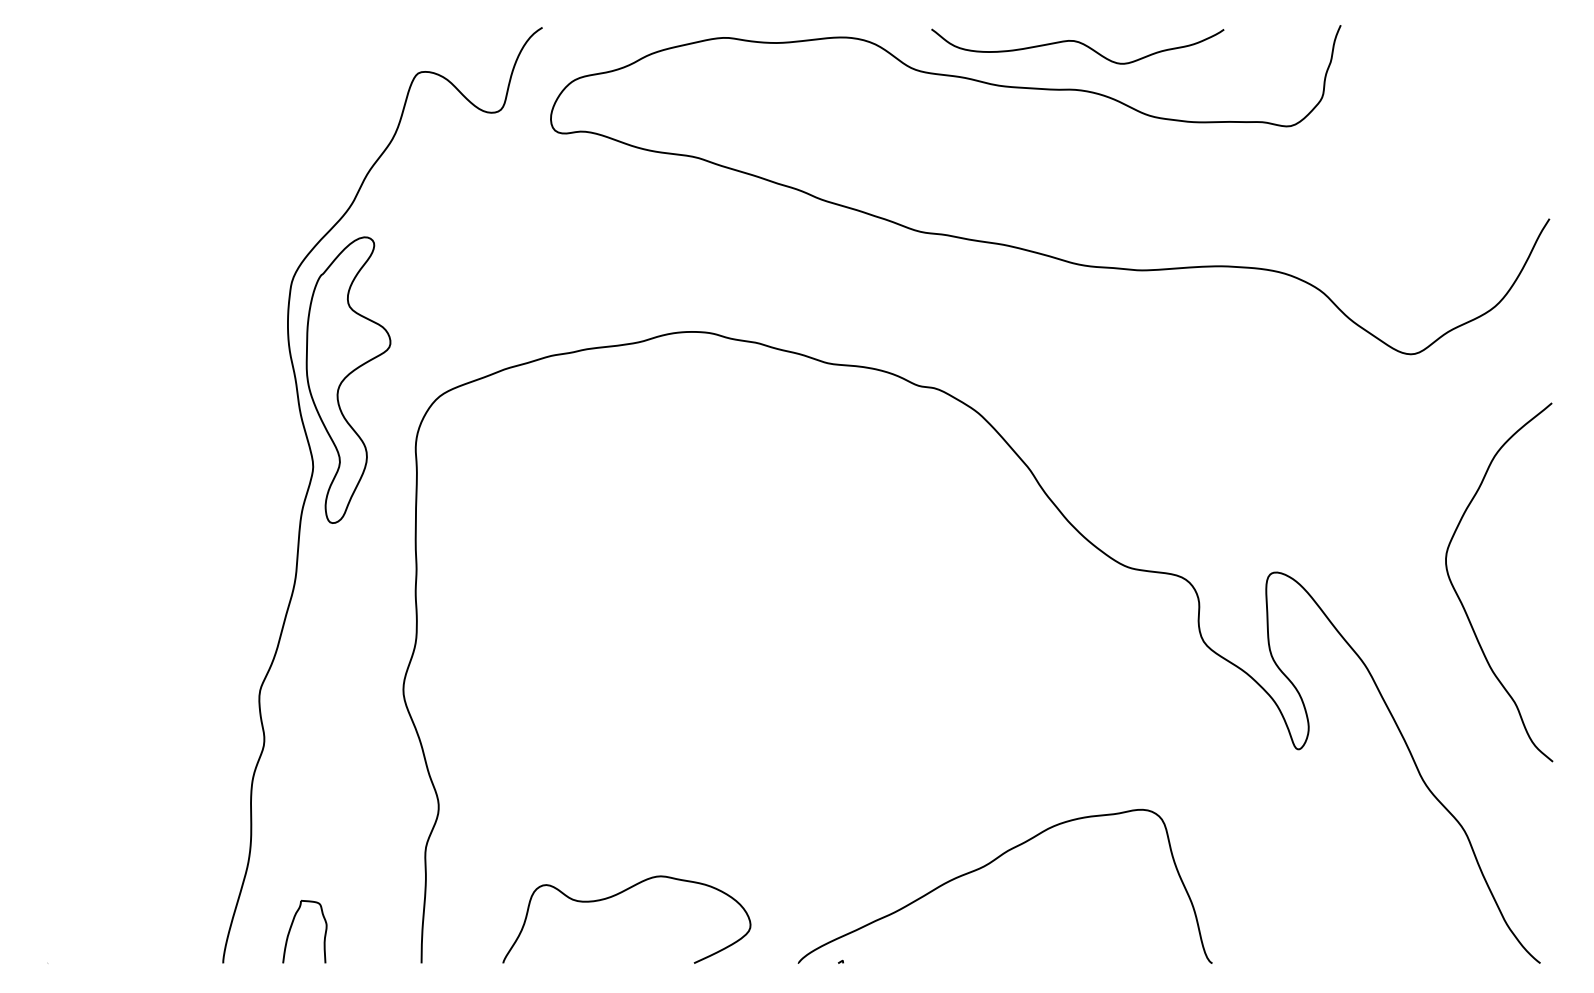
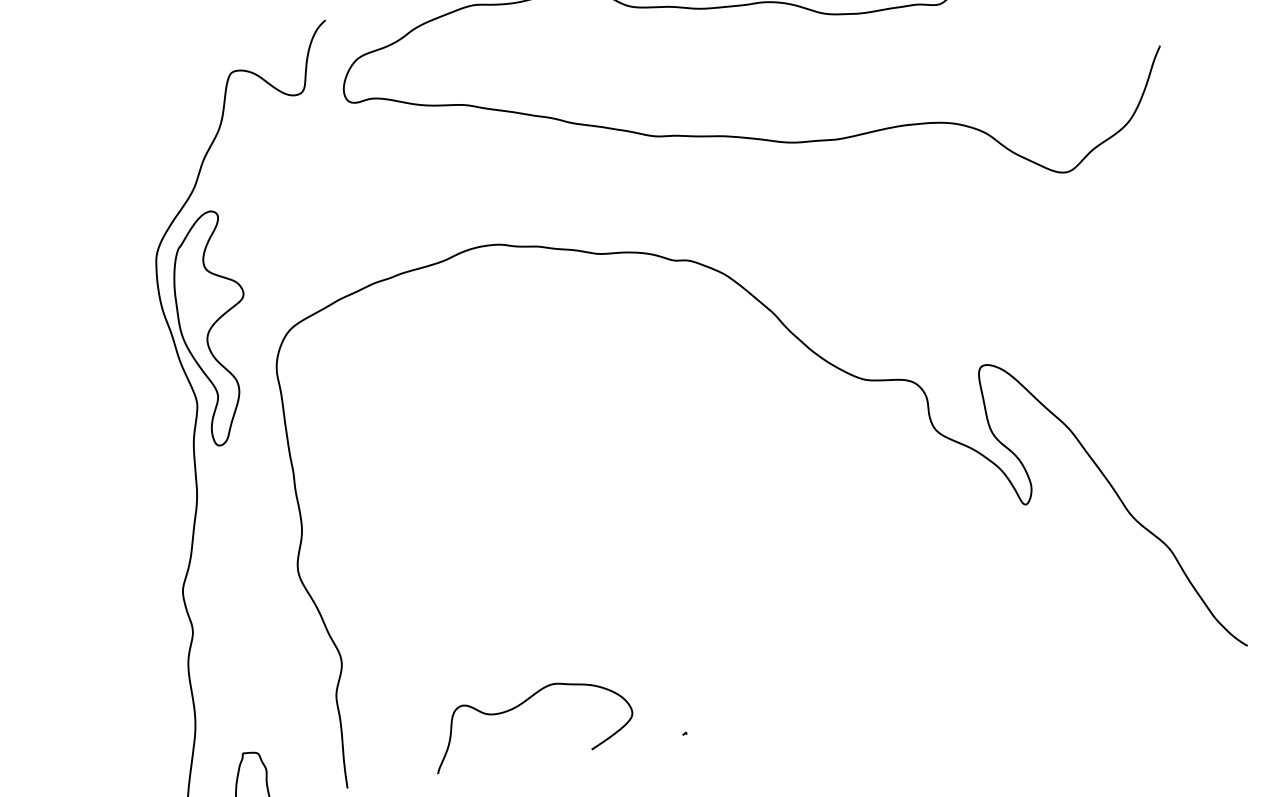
curve: (1461, 600) -> (1137, 364), removed
curve: (991, 863) -> (793, 635), removed
curve: (615, 896) -> (519, 706), moved

